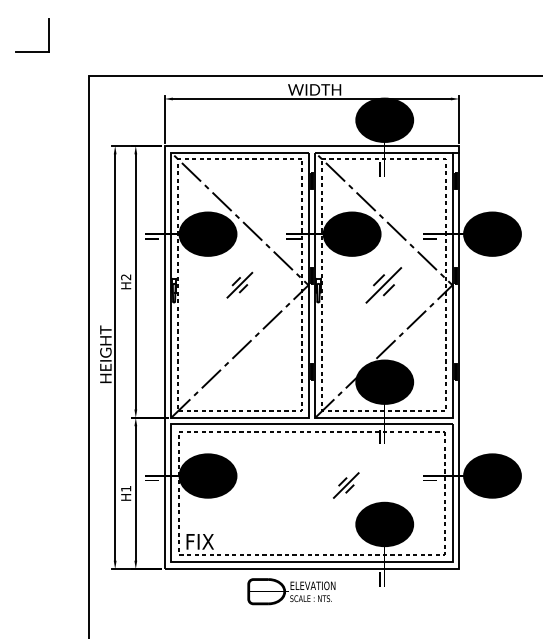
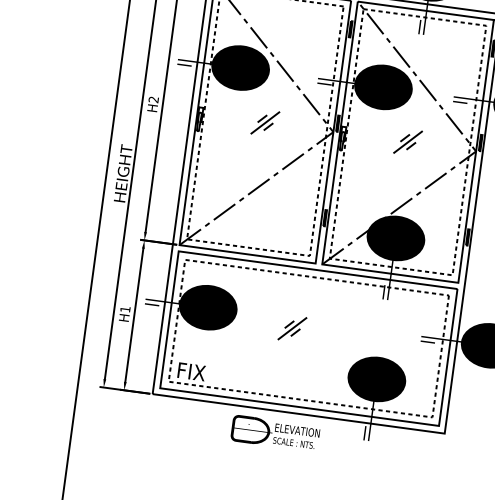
part: (383, 284) -> (407, 141), size x0.71
part: (345, 485) -> (291, 328), moved

